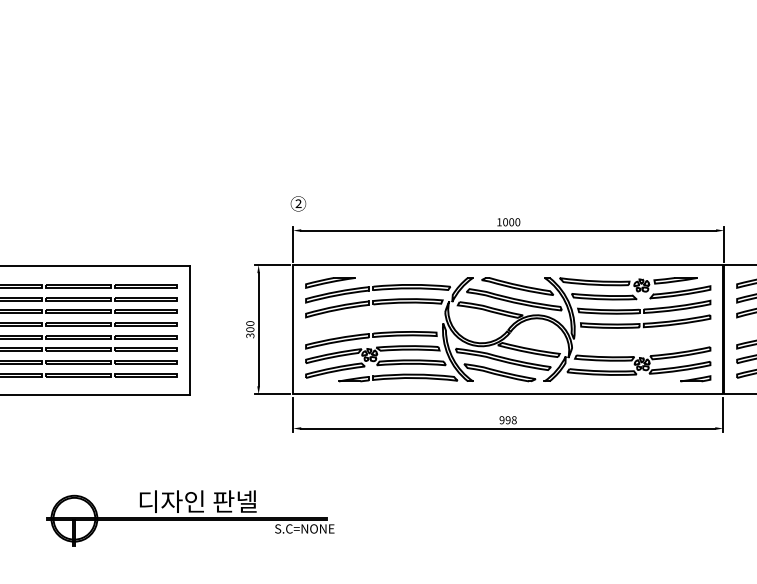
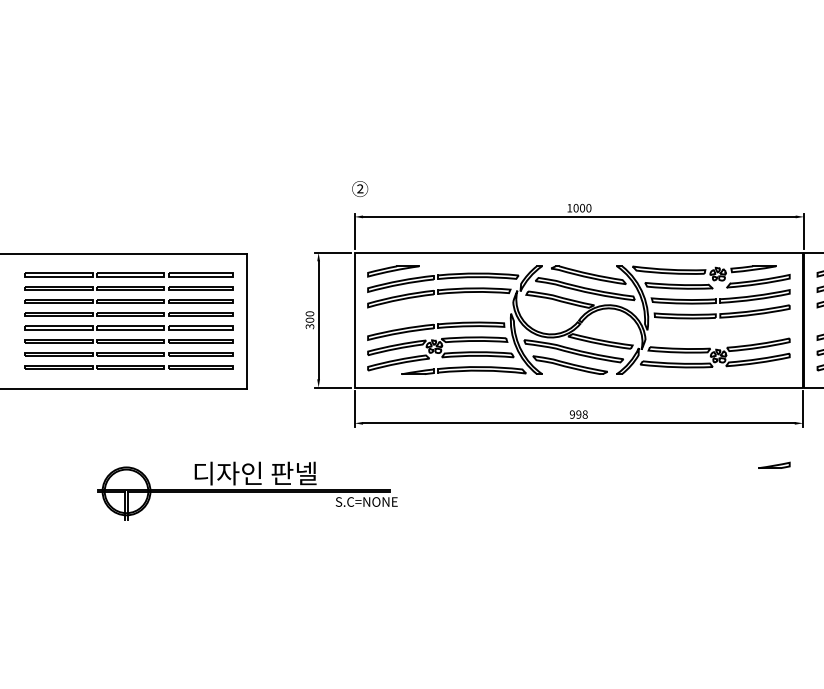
part: (695, 377) -> (774, 464), moved
part: (190, 517) -> (247, 490), moved

